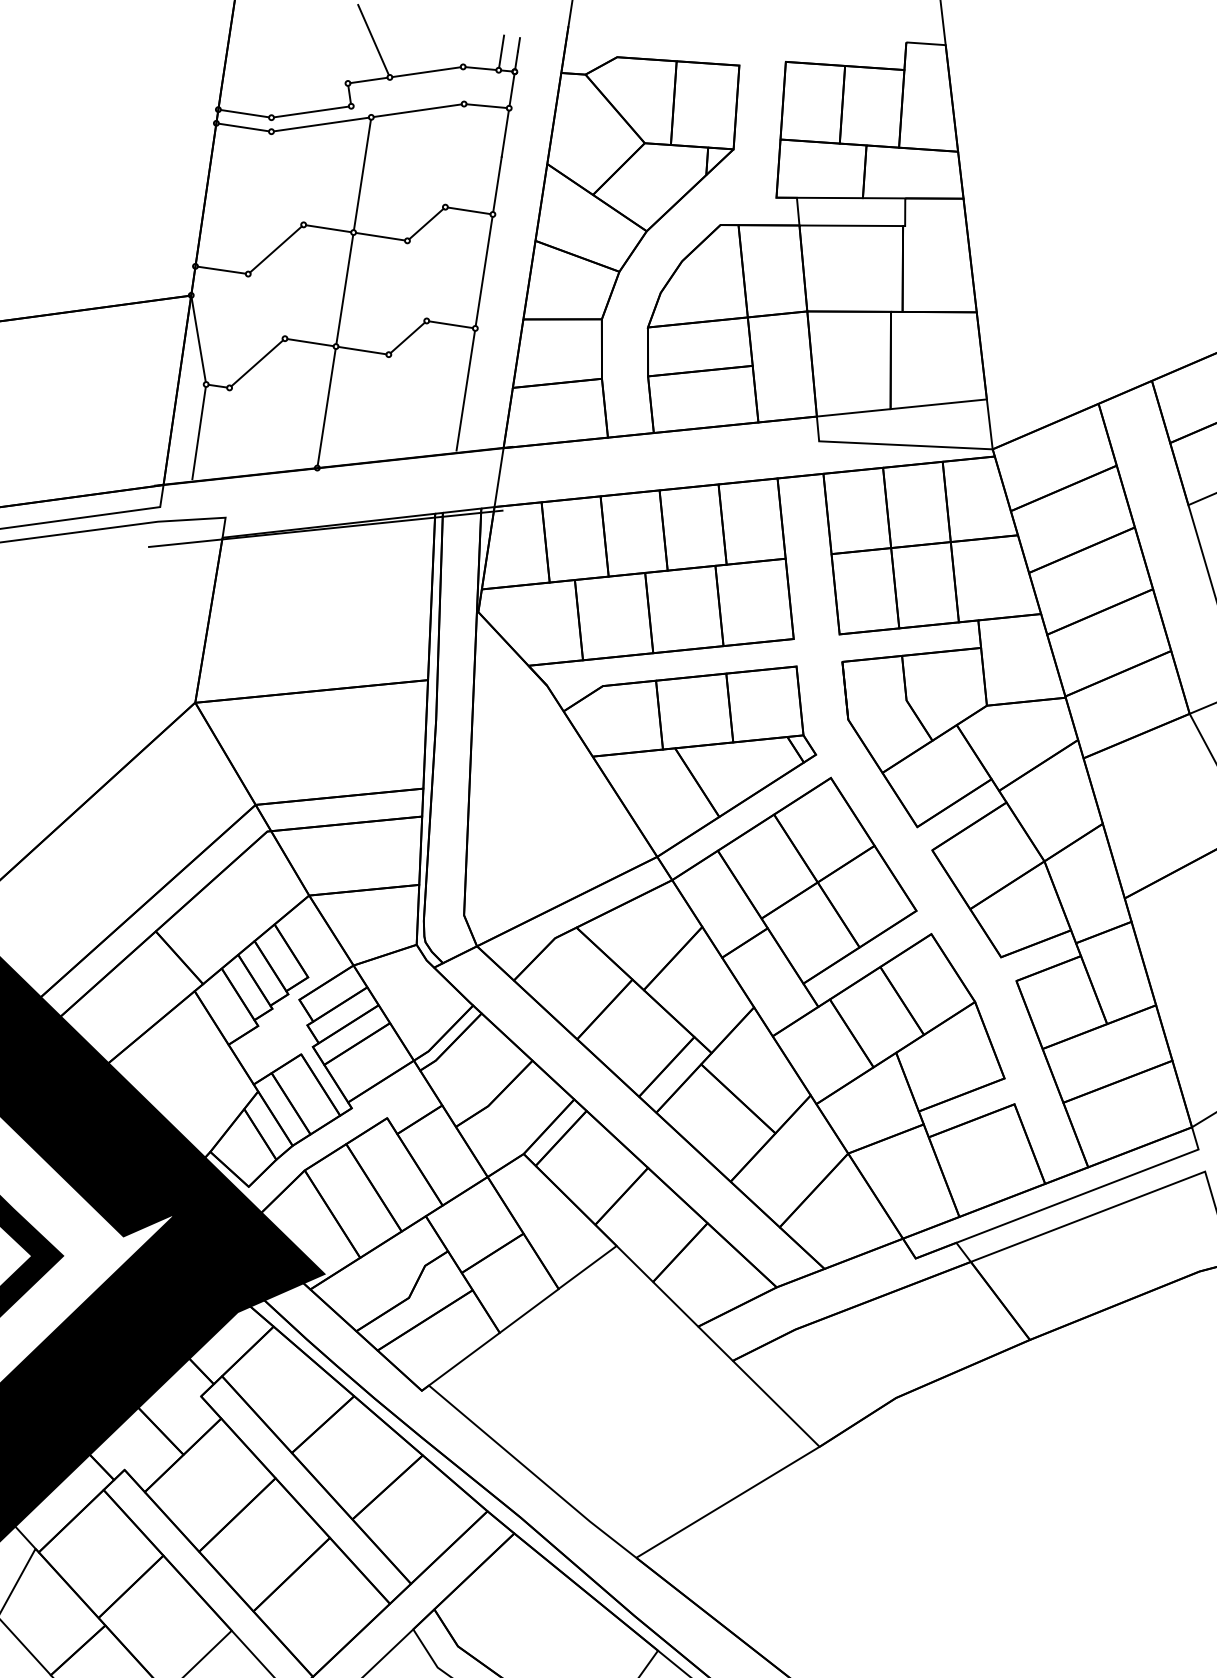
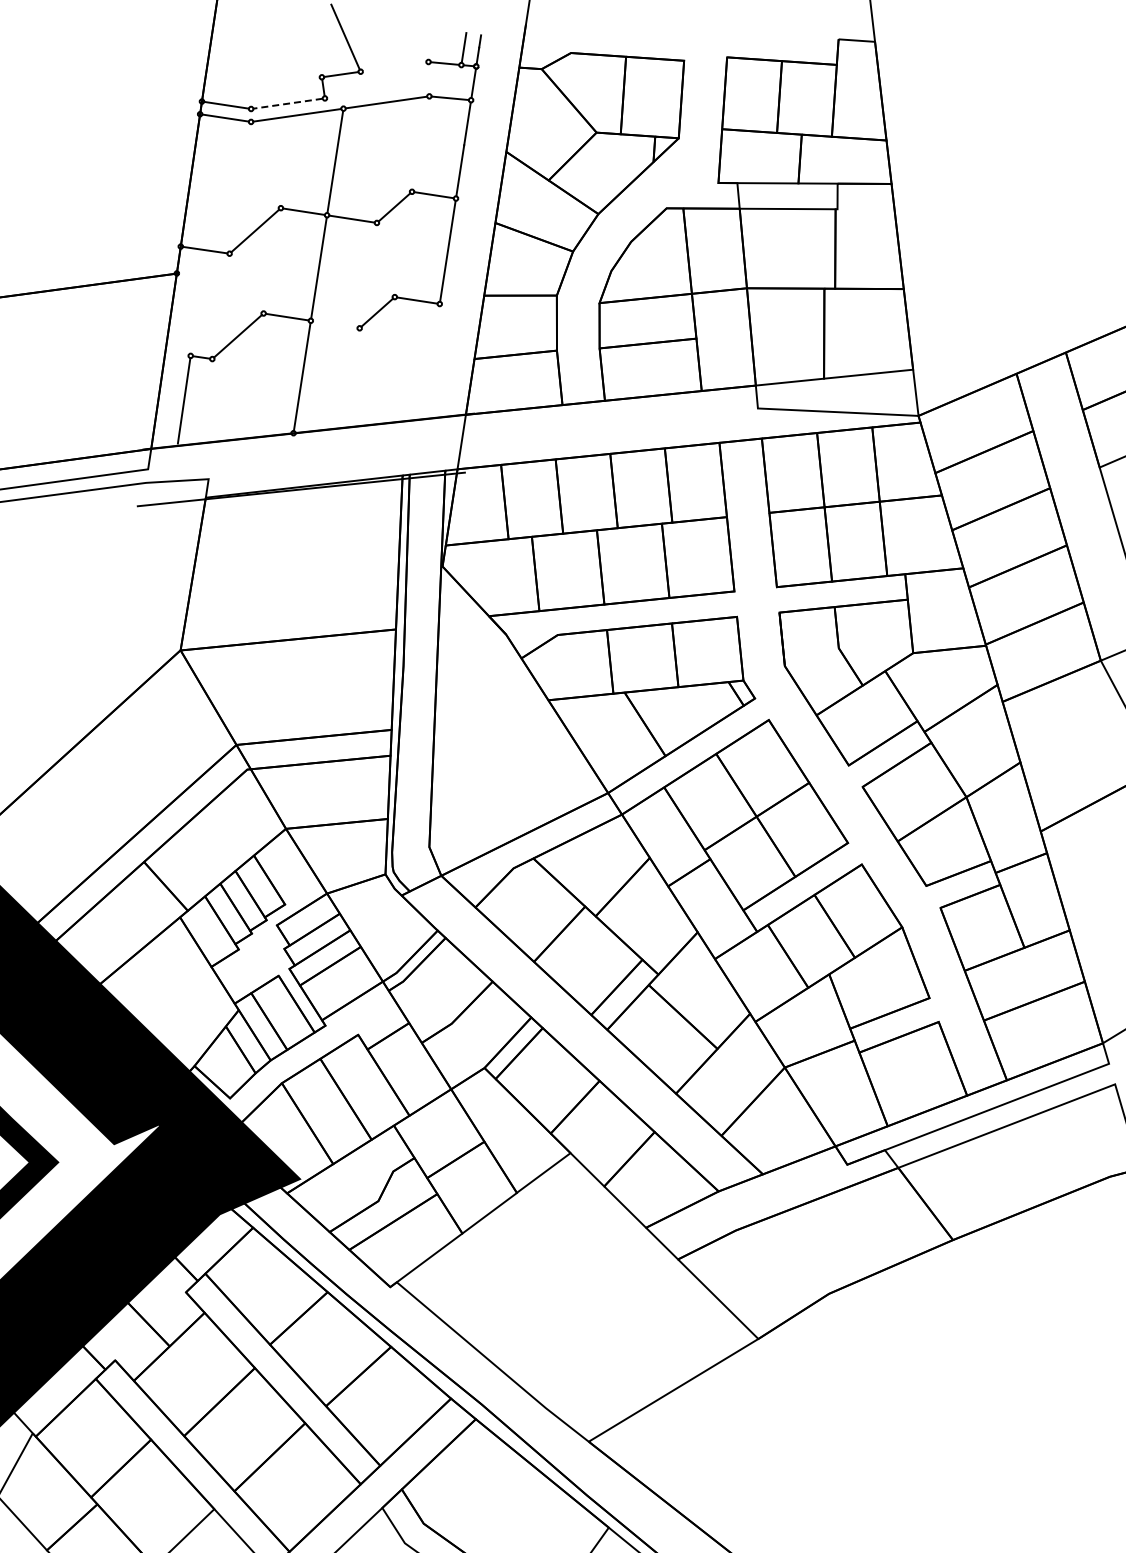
line: (426, 71) -> (394, 66), removed
line: (311, 111) -> (288, 103), solid -> dashed
line: (198, 339) -> (183, 314), removed
line: (362, 350) -> (335, 324), removed
line: (465, 390) -> (430, 361), removed

